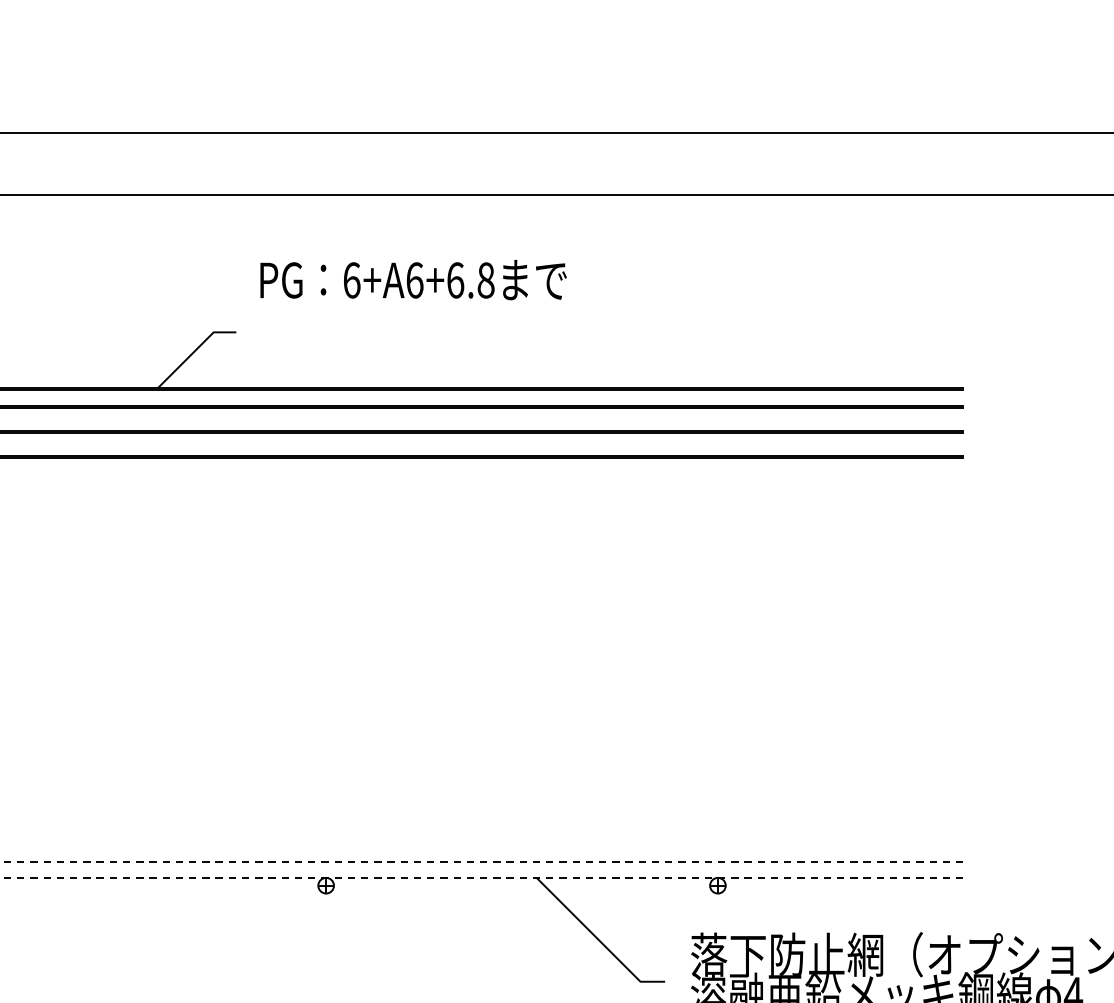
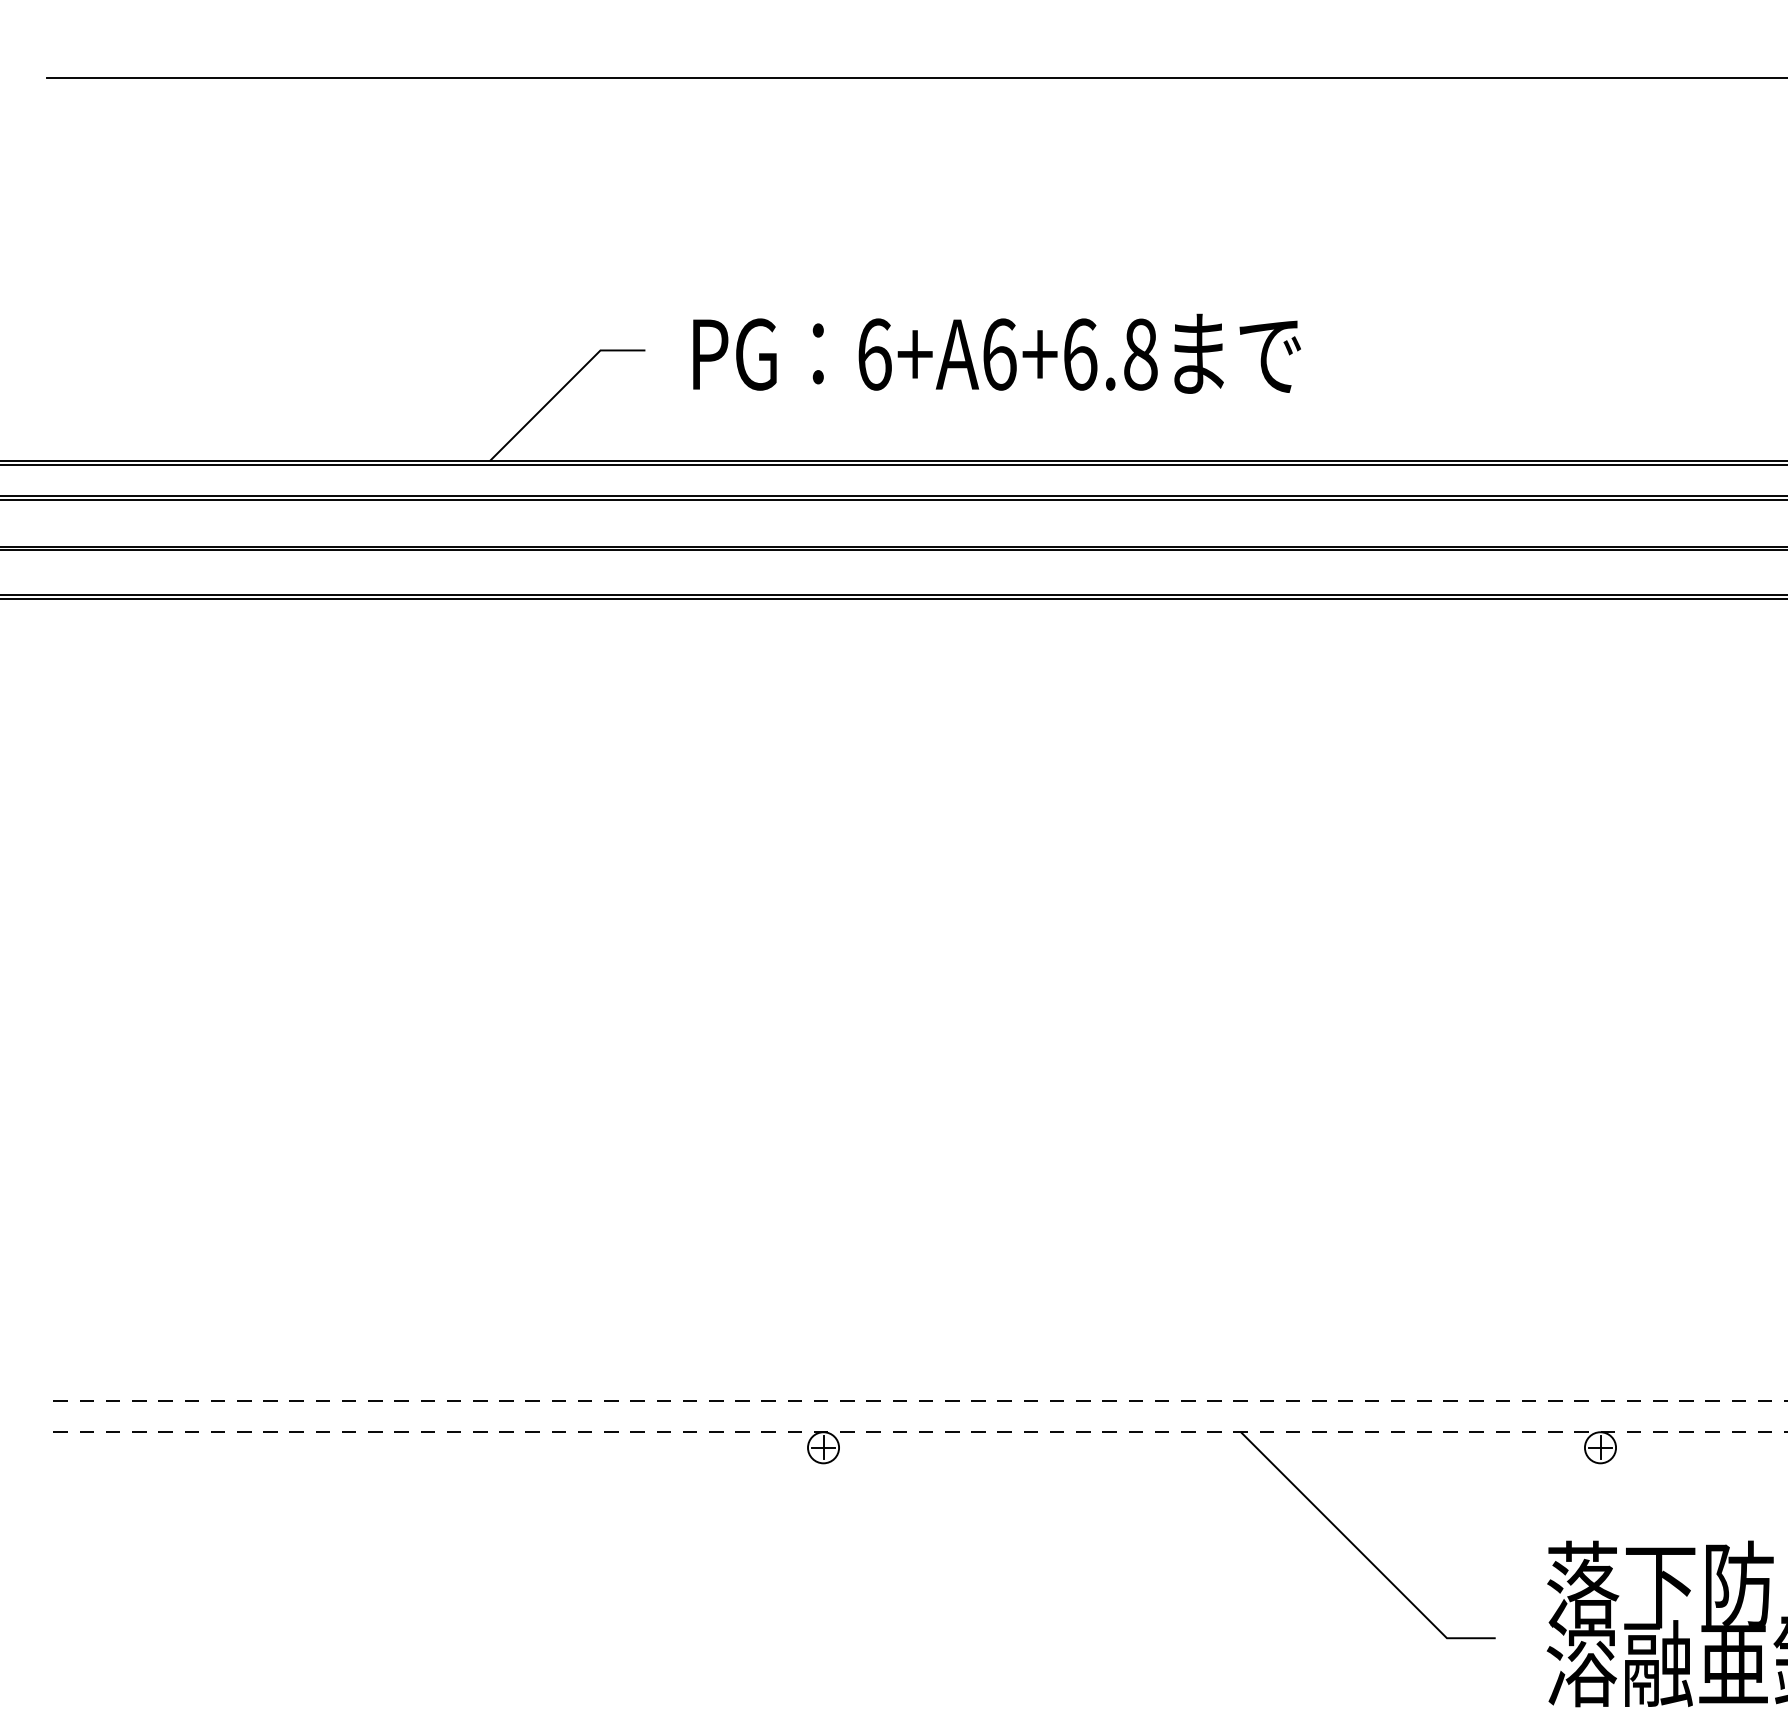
text: (413, 280) -> (996, 354), moved

